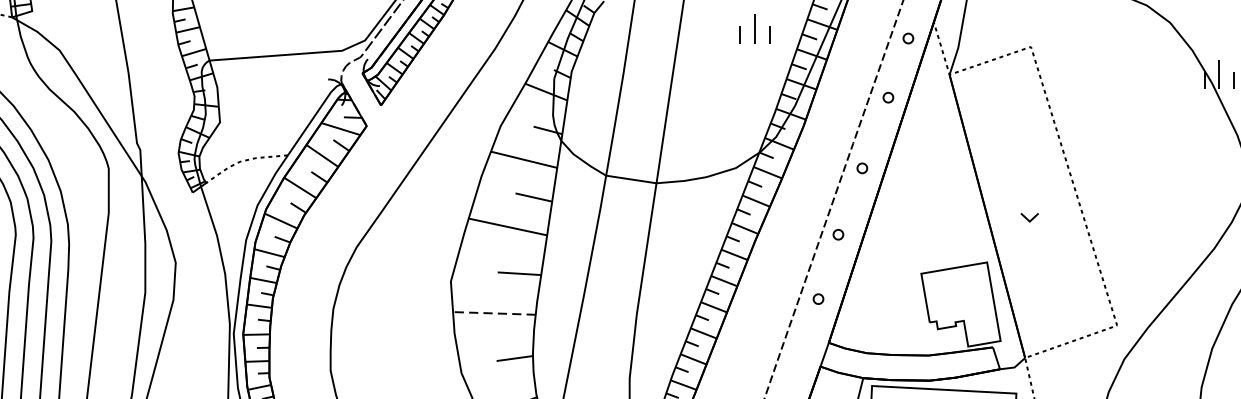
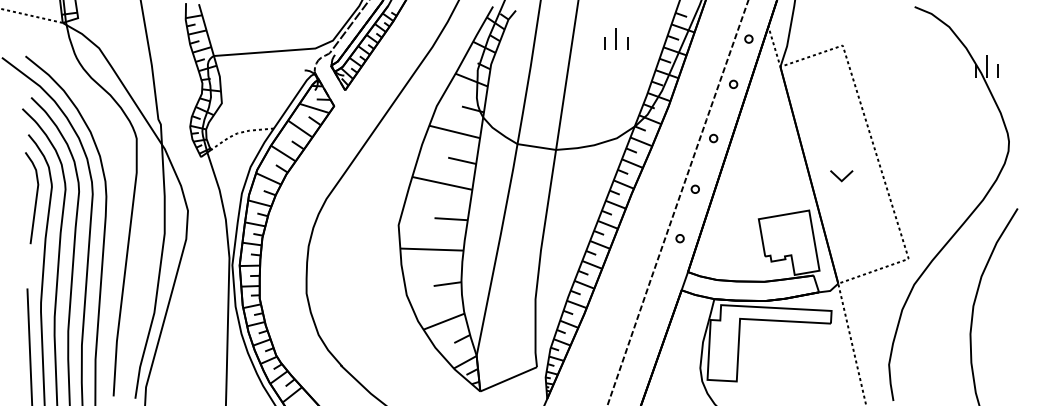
part: (755, 28) -> (616, 38), moved
part: (1029, 217) -> (841, 176), size x1.67
line: (493, 313) -> (431, 249), dashed -> solid

